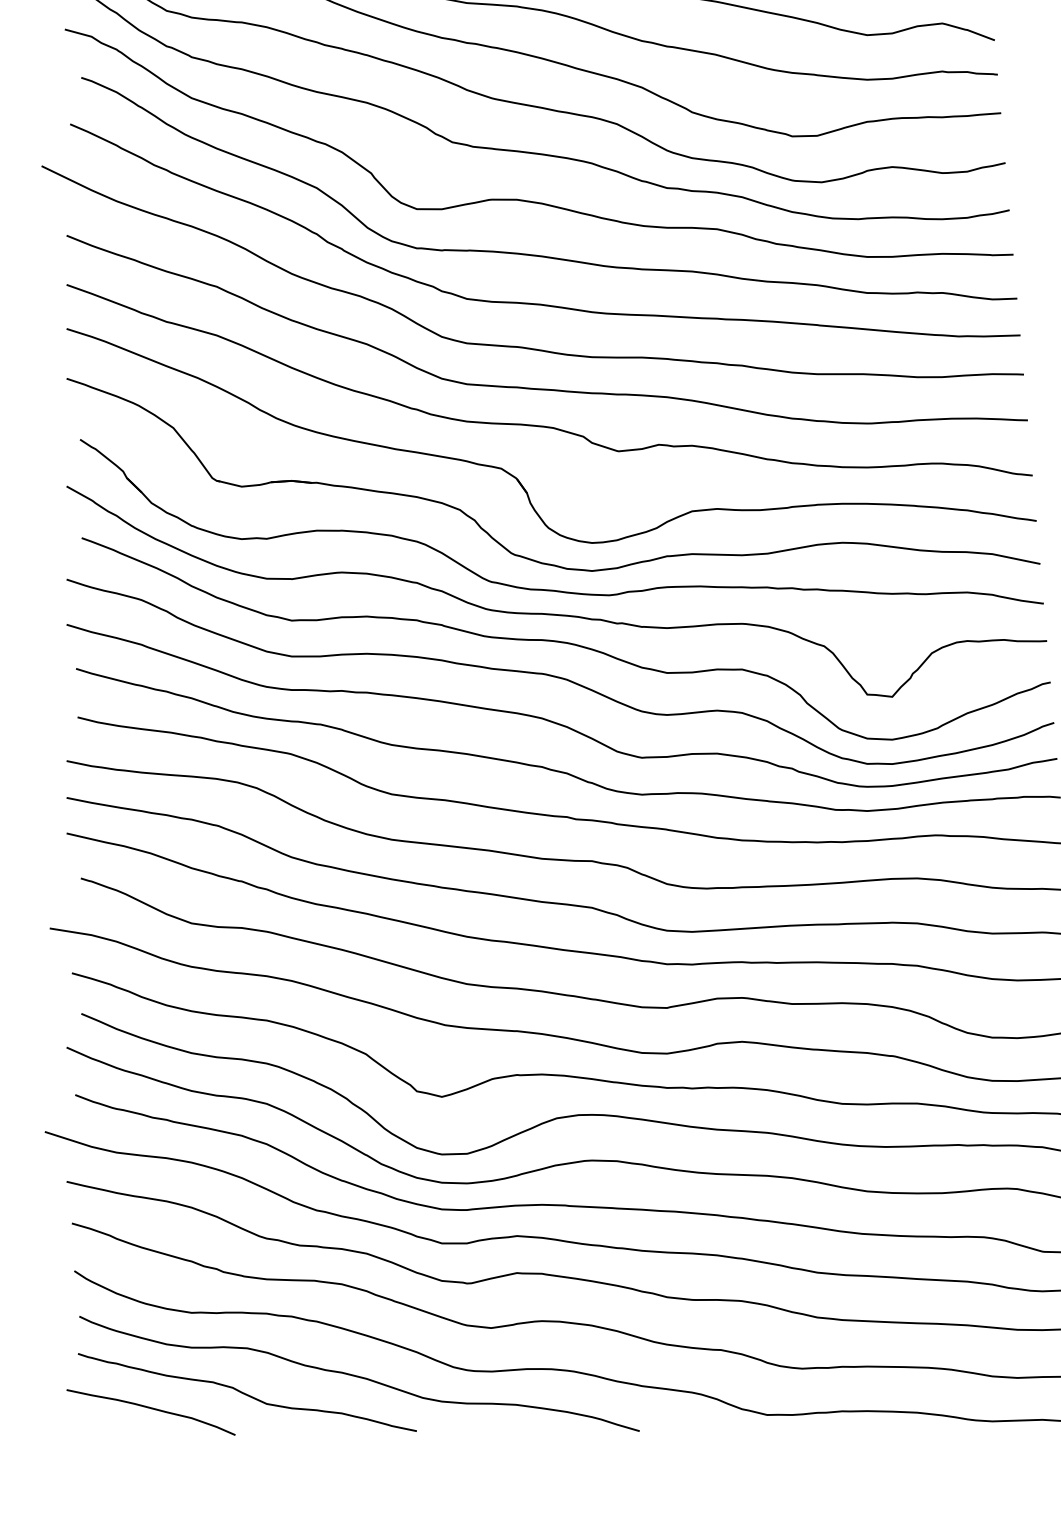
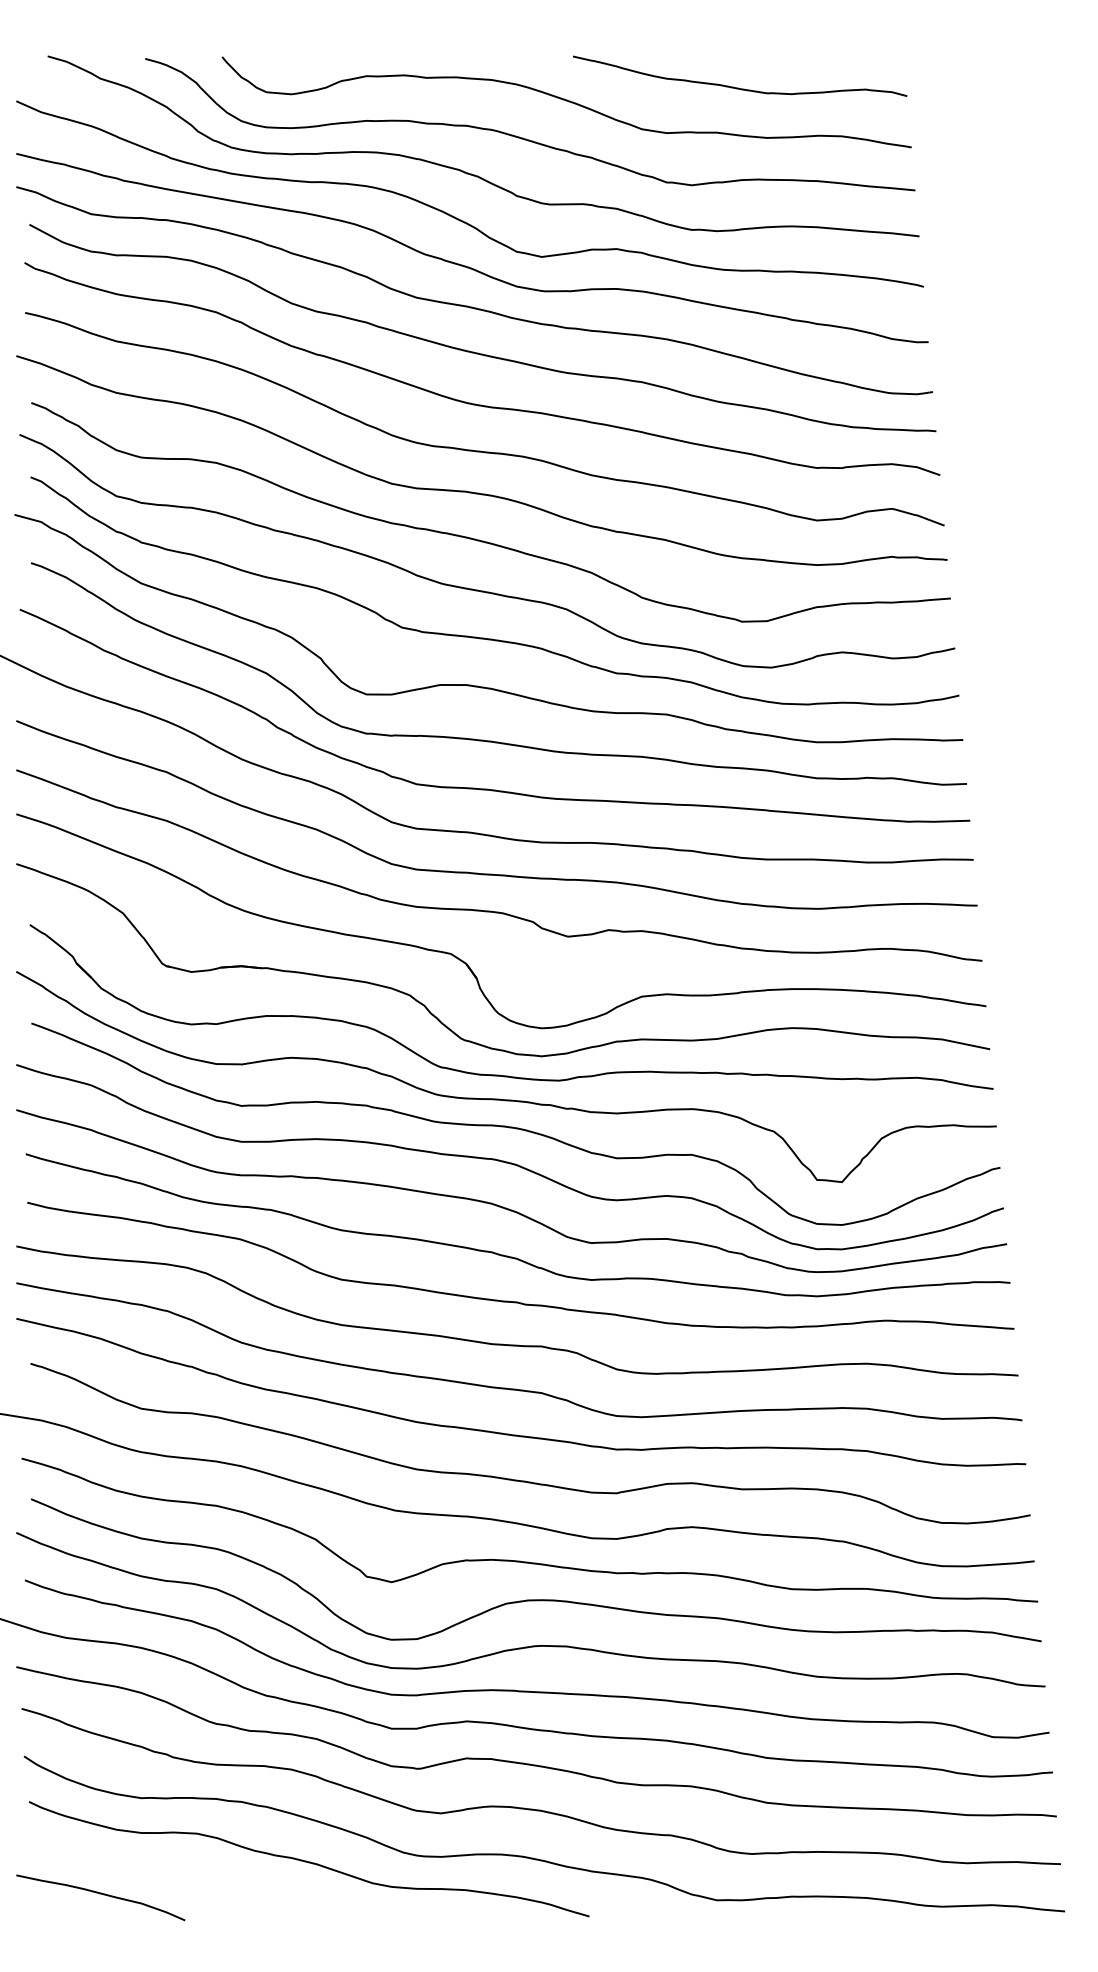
curve: (245, 1393) -> (195, 1878), removed

